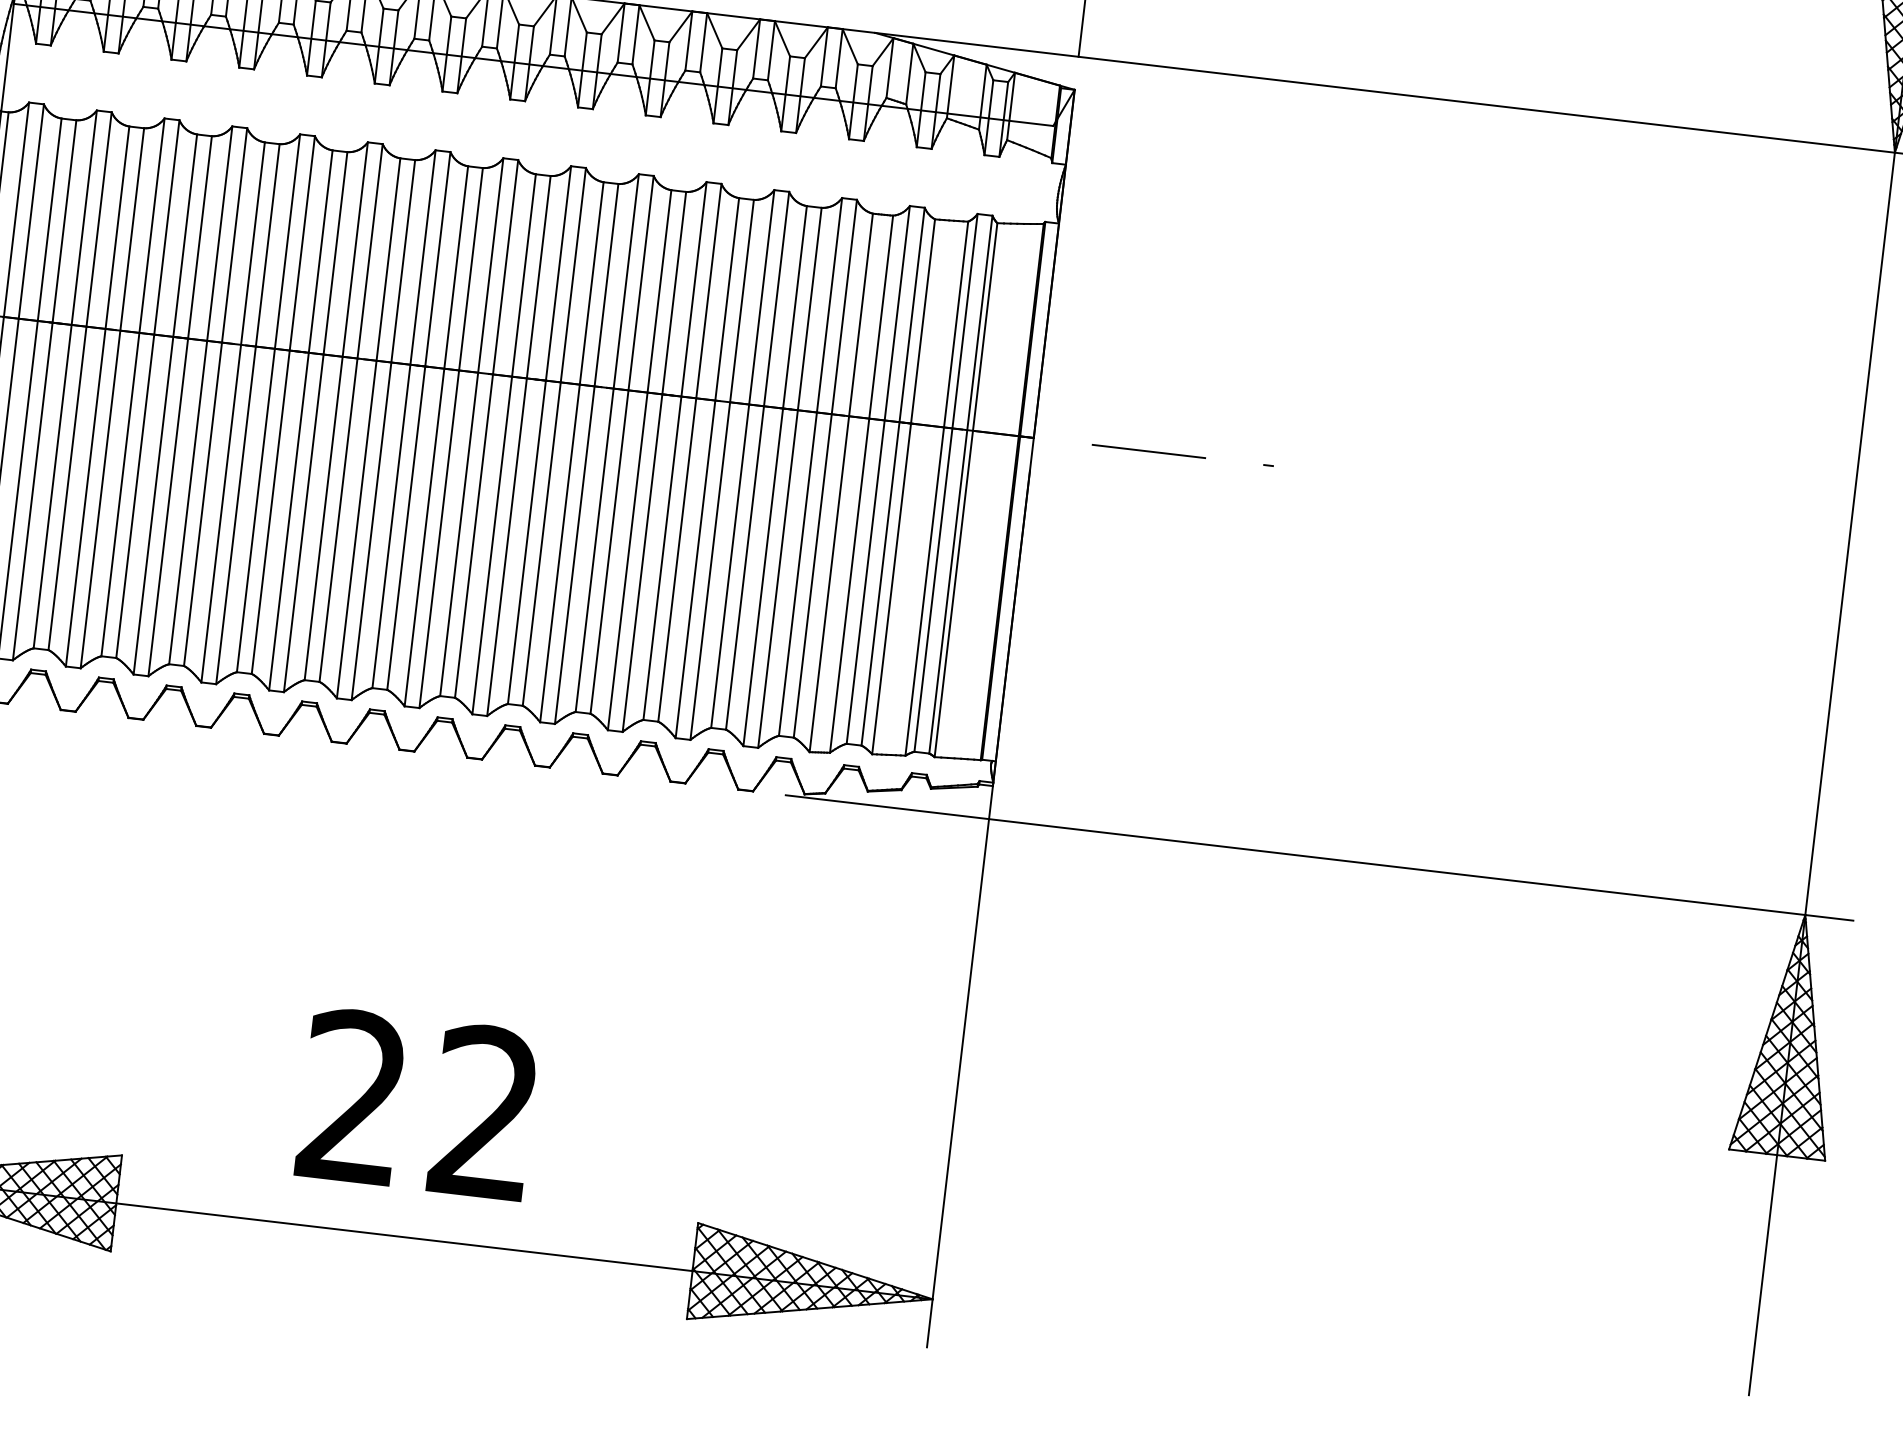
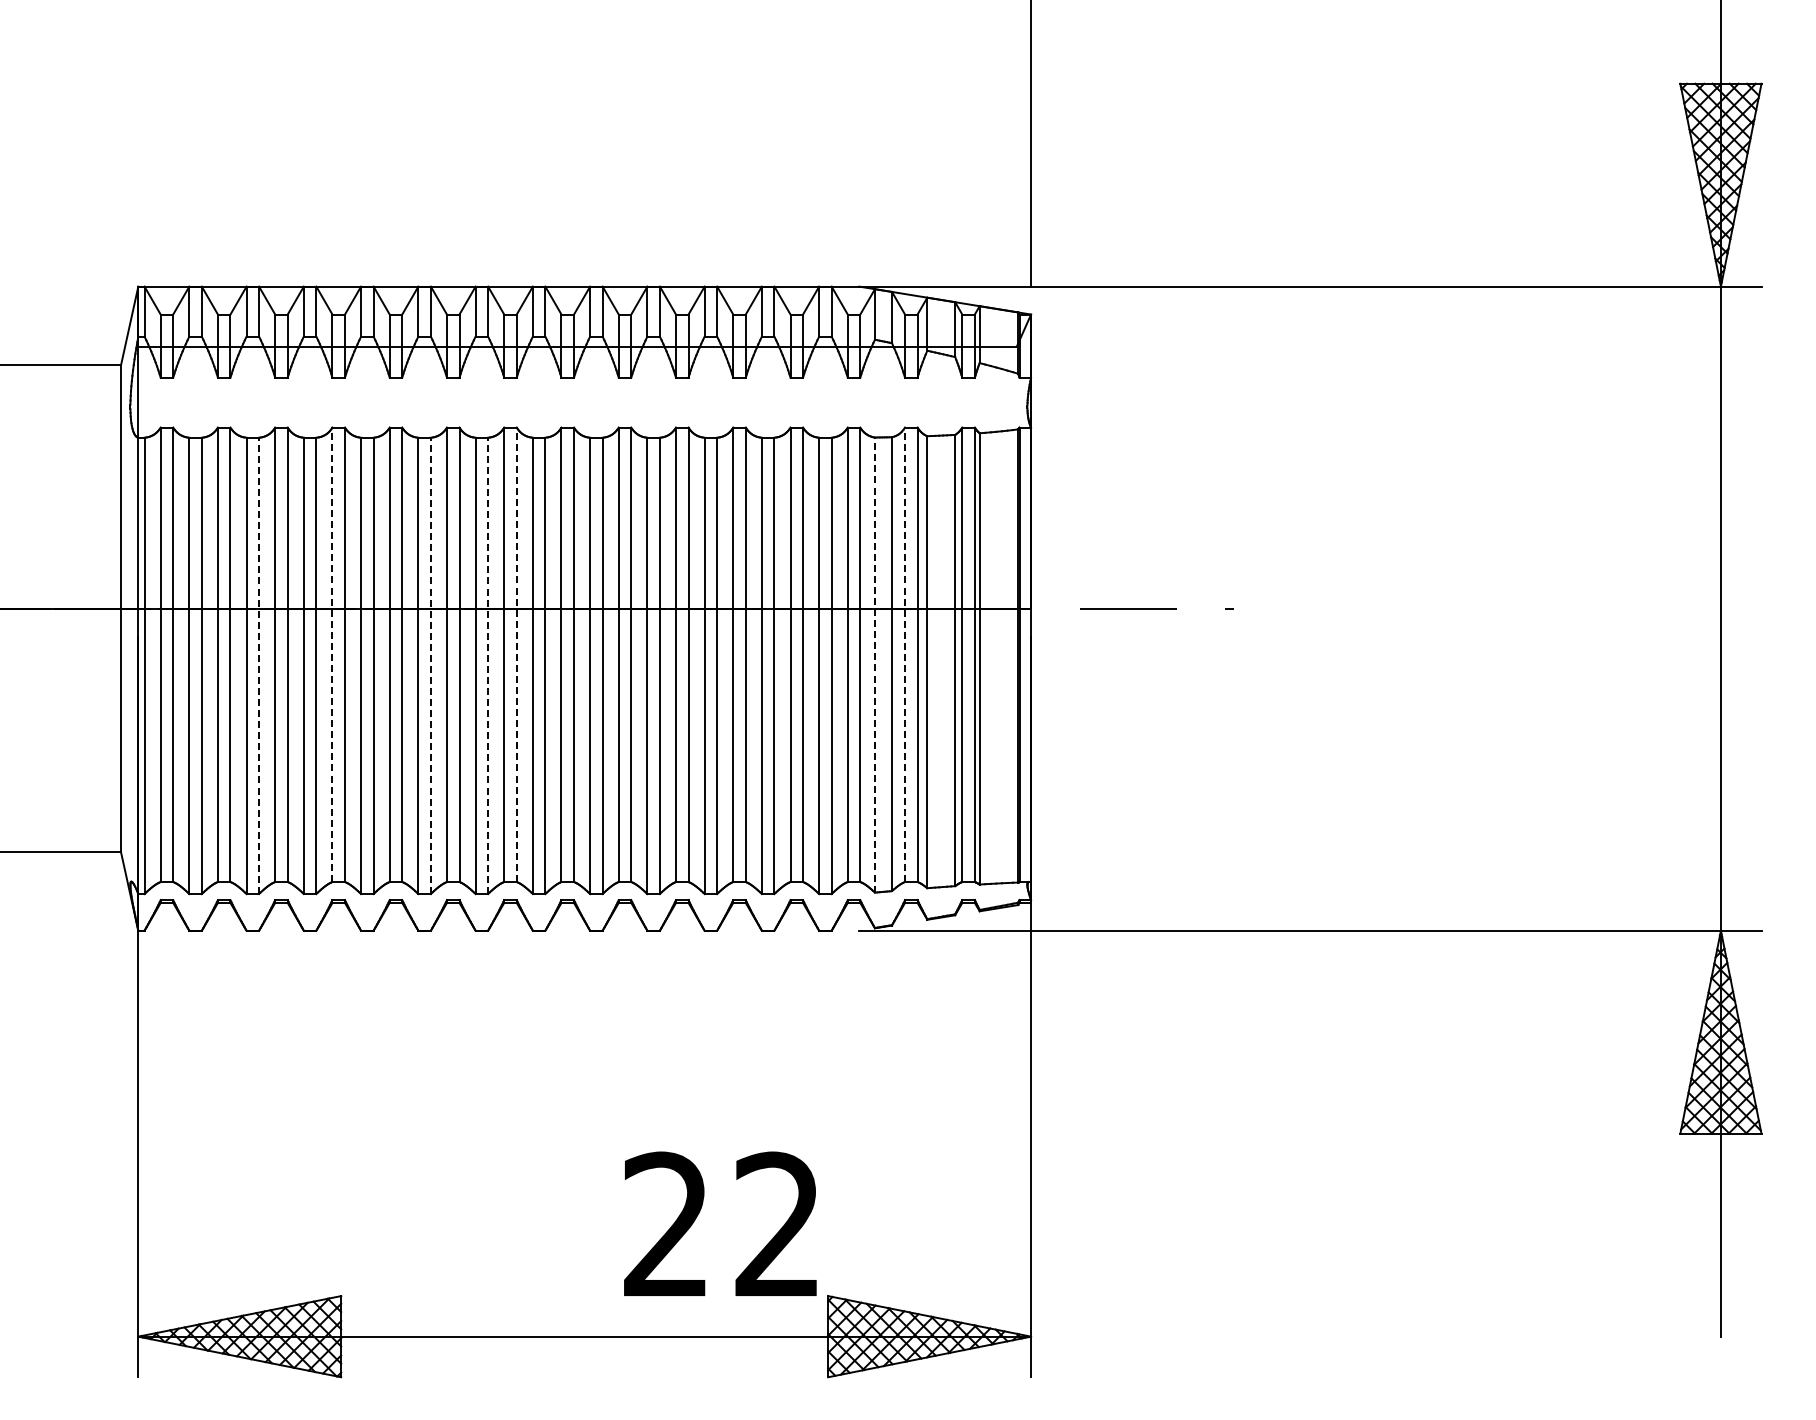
line: (200, 395) -> (332, 654), solid -> dashed
line: (112, 397) -> (259, 665), solid -> dashed
line: (418, 420) -> (516, 654), solid -> dashed
line: (315, 421) -> (430, 665), solid -> dashed
line: (383, 429) -> (488, 665), solid -> dashed
line: (878, 474) -> (905, 654), solid -> dashed
line: (840, 483) -> (874, 665), solid -> dashed
text: (417, 1103) -> (720, 1223), moved

